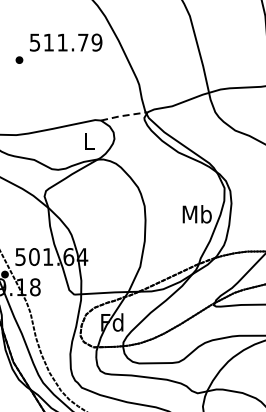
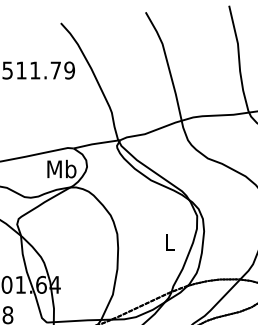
line: (124, 115) -> (97, 143), dashed -> solid
text: (88, 141) -> (61, 169), L -> Mb
text: (196, 214) -> (169, 242), Mb -> L

